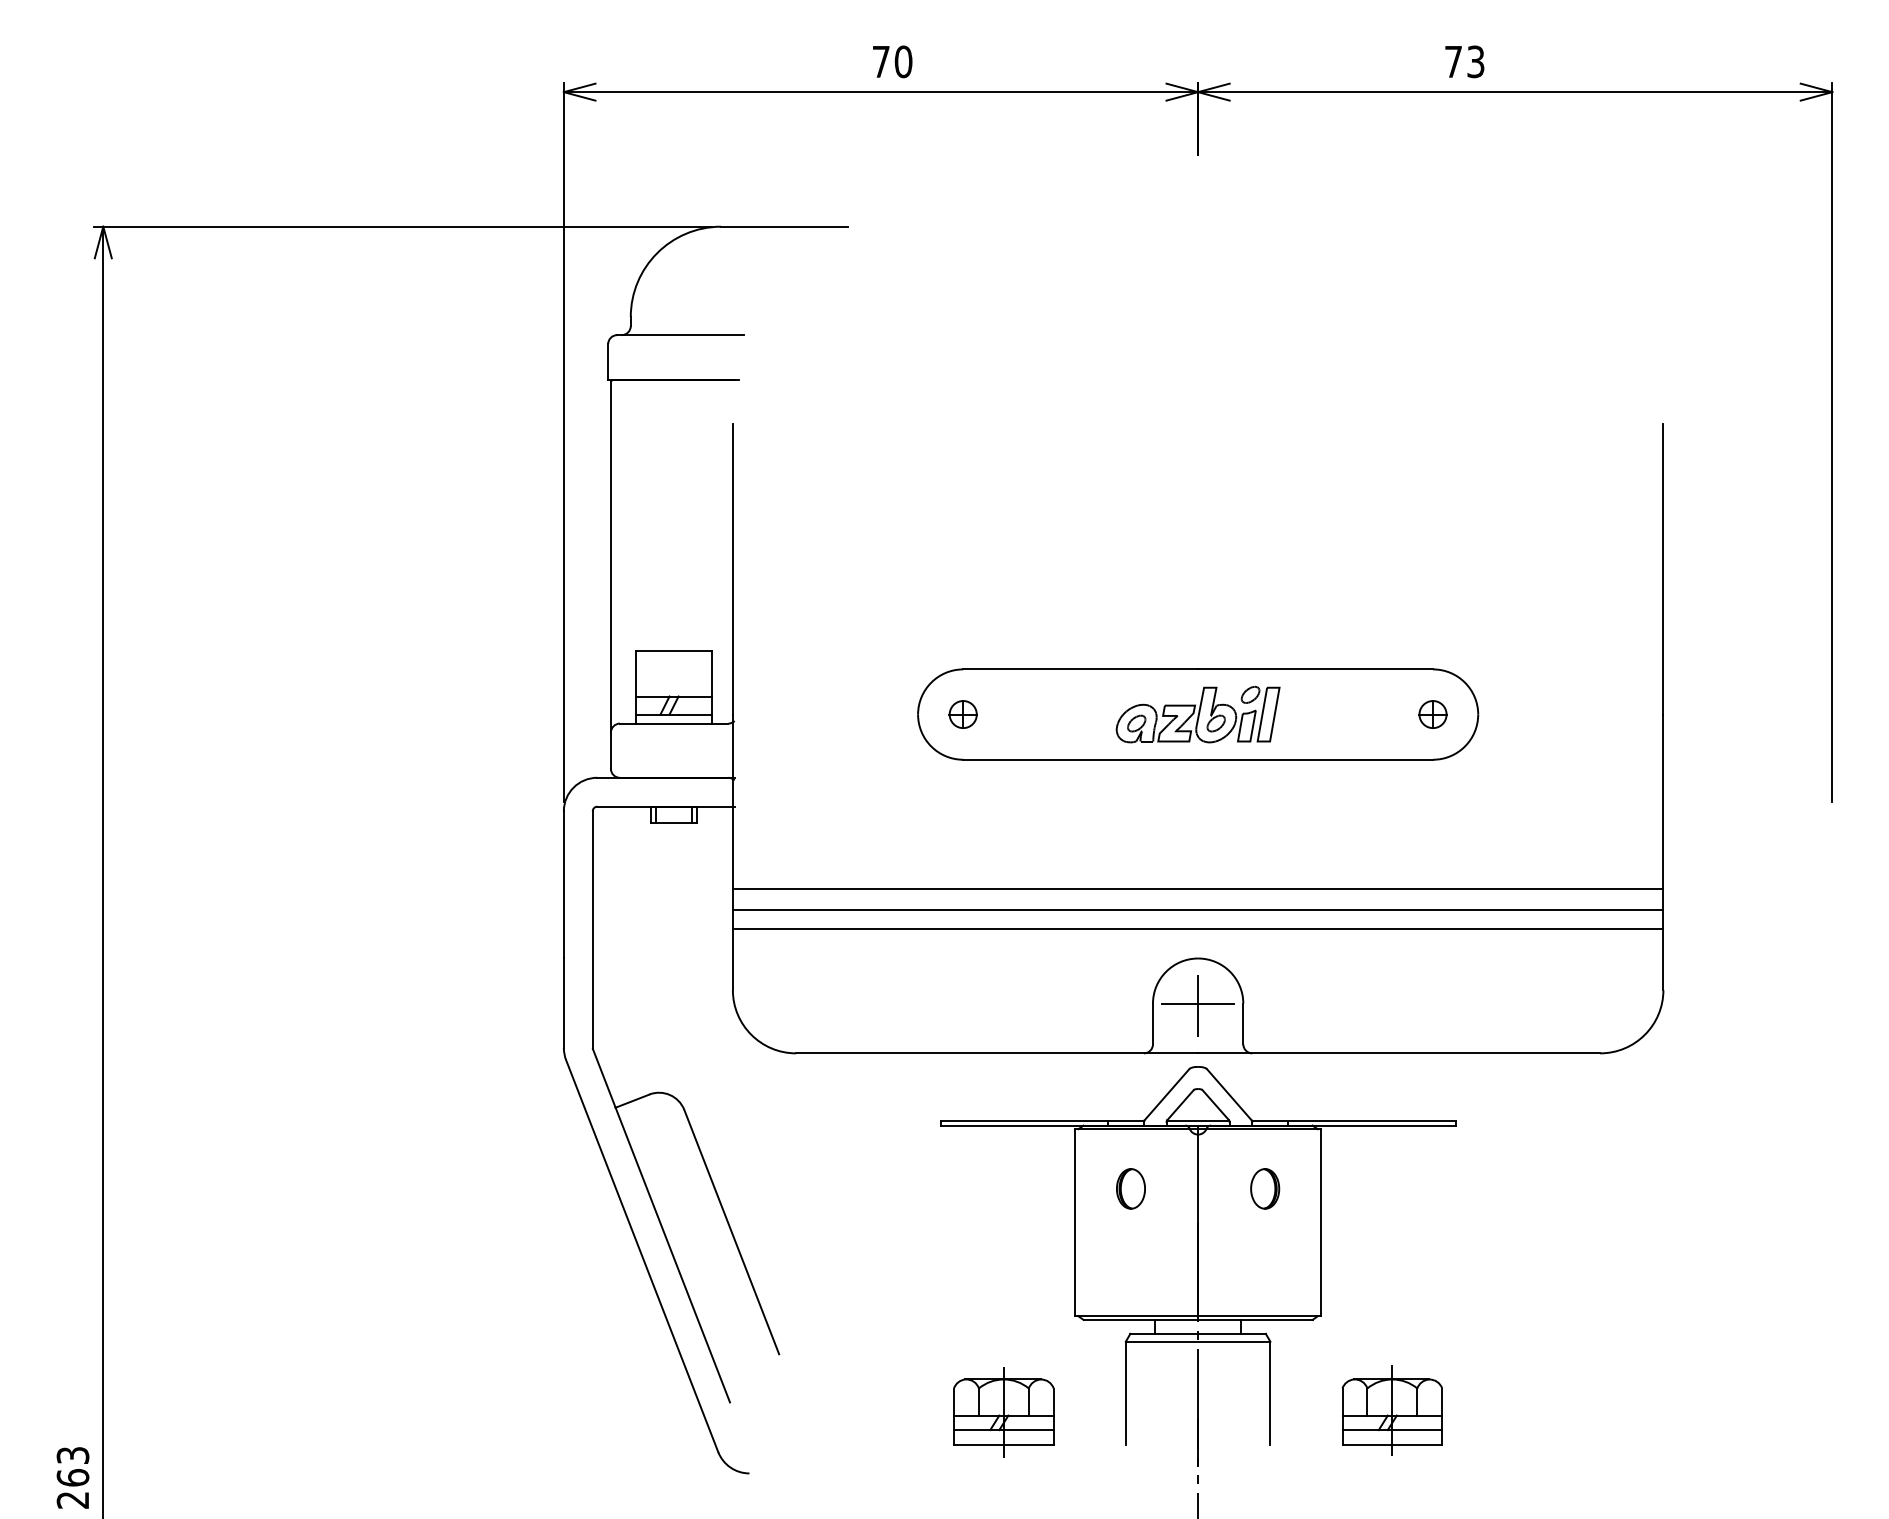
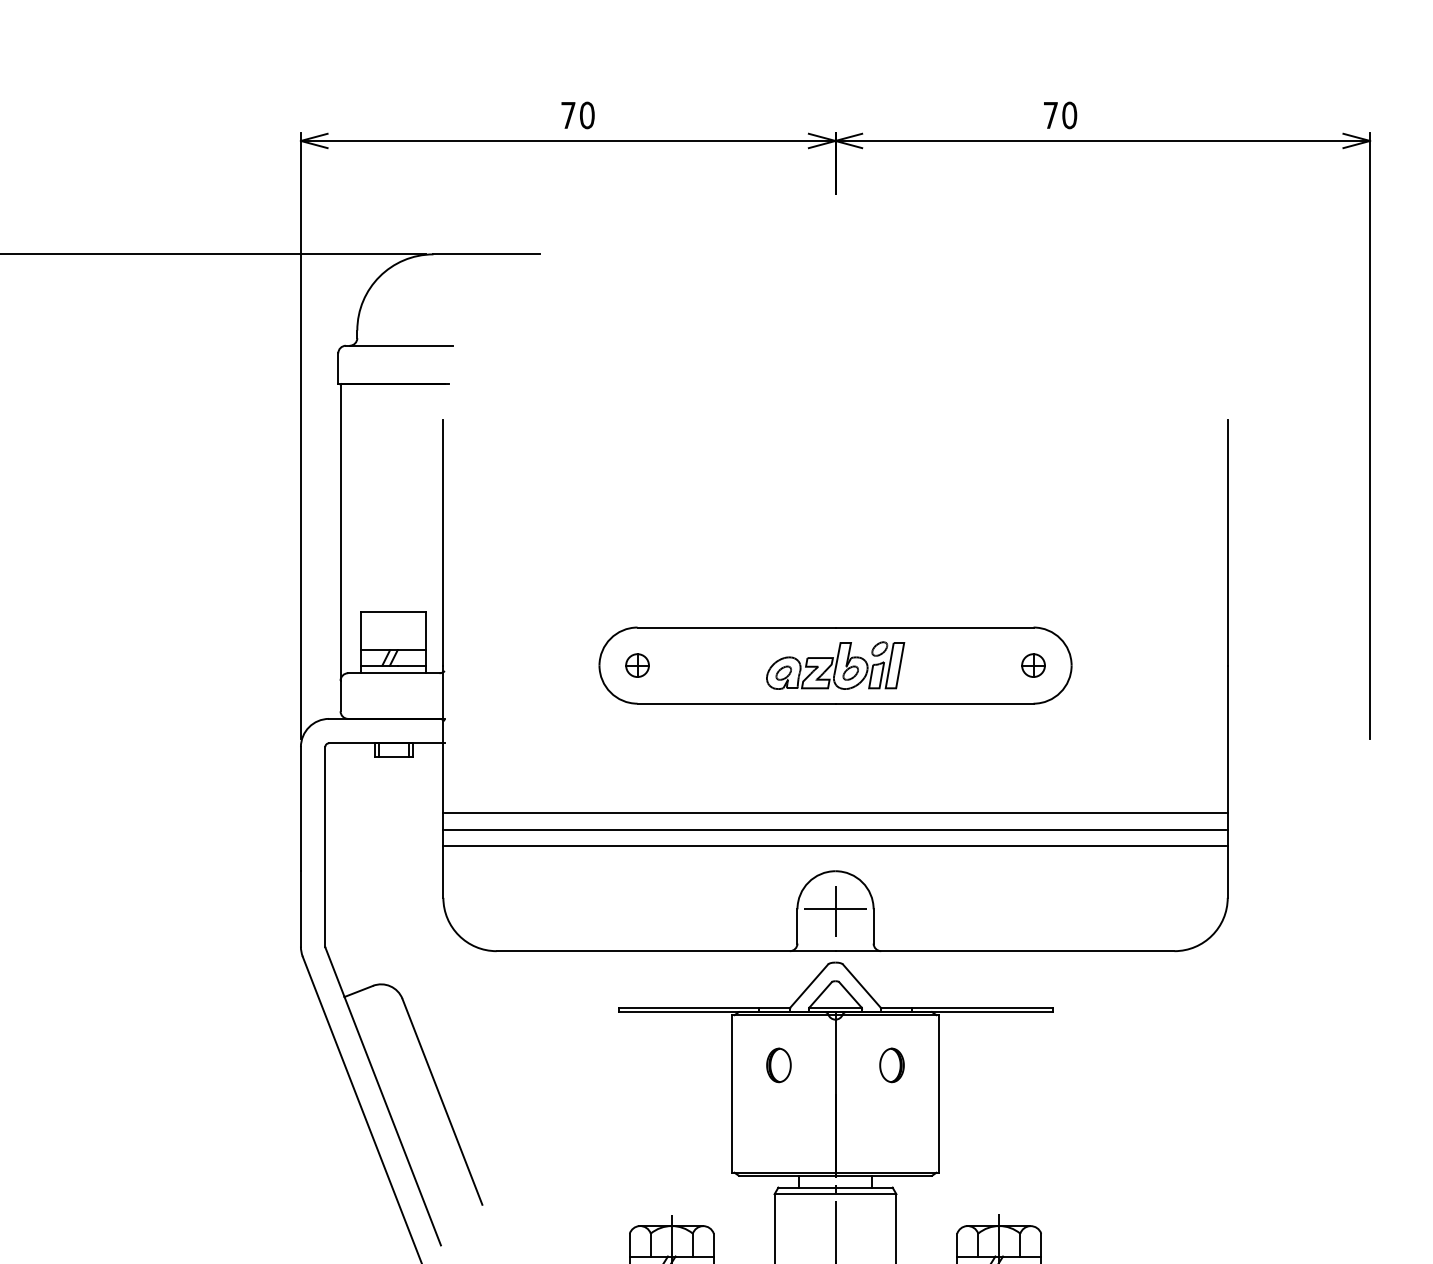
text: (1475, 61) -> (1069, 115), 73 -> 70

